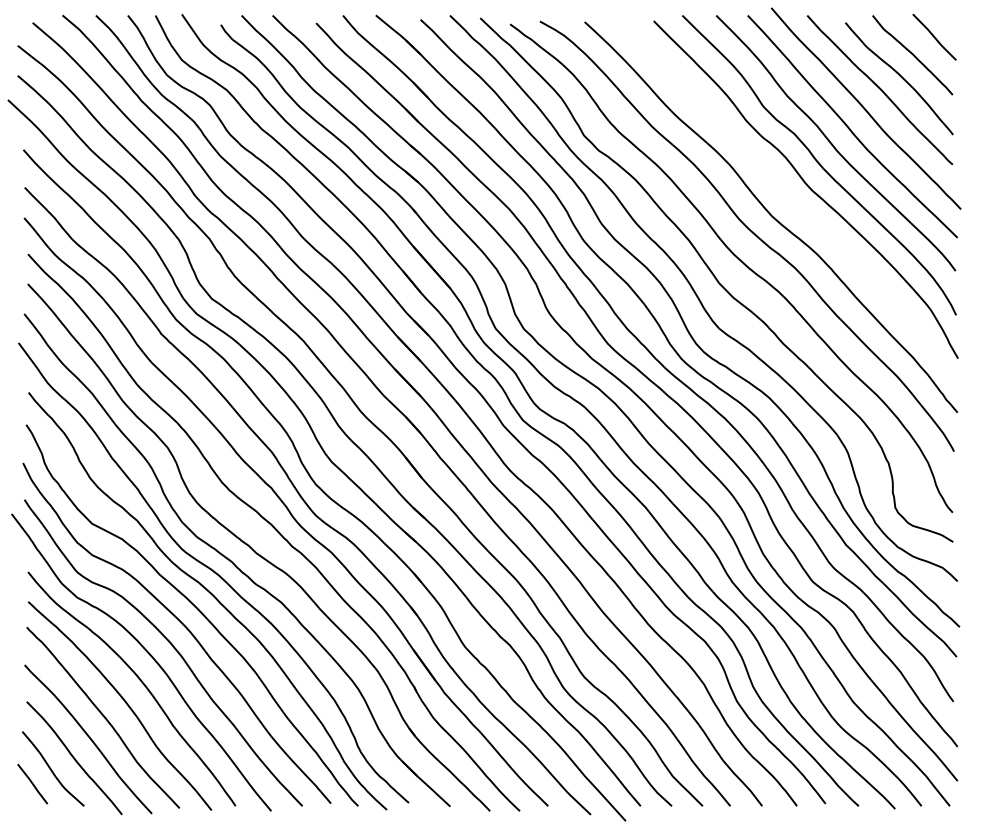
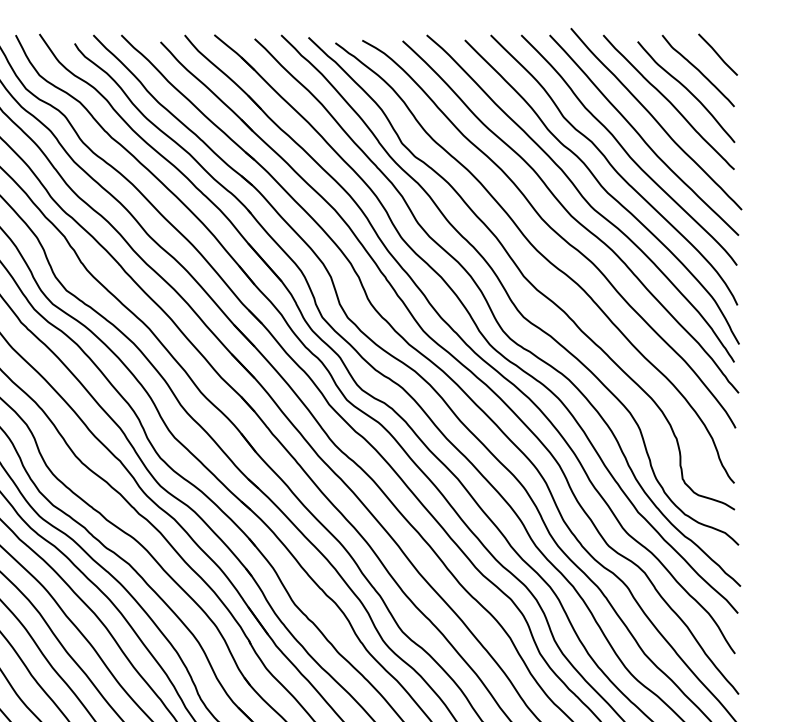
curve: (783, 195) -> (581, 197), added

